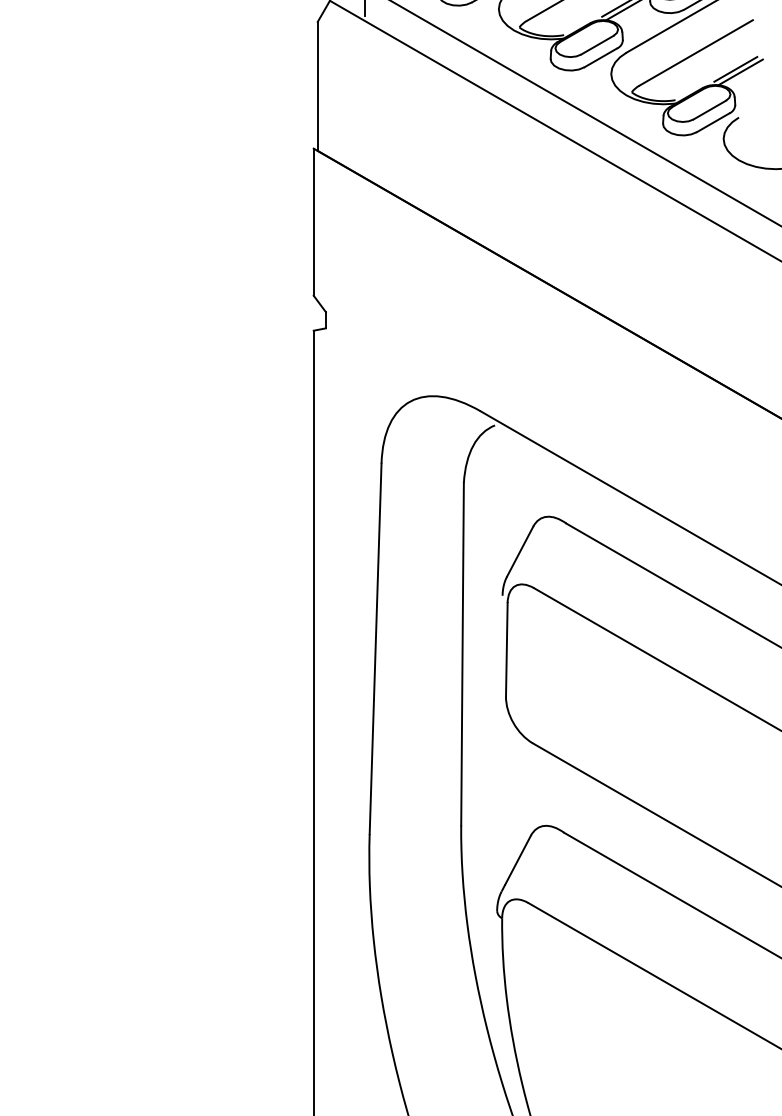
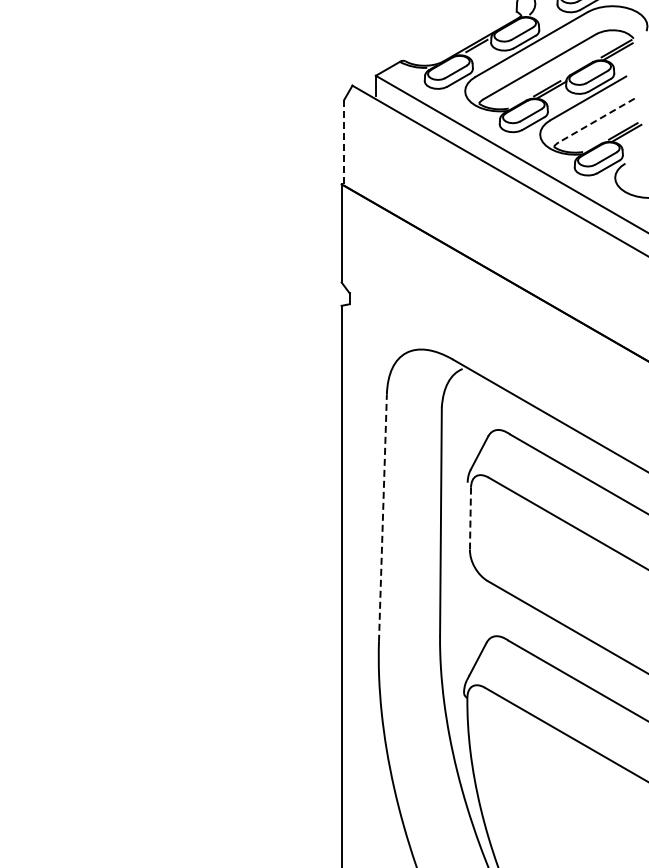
line: (695, 52) -> (596, 120), solid -> dashed
line: (318, 87) -> (344, 143), solid -> dashed
line: (374, 649) -> (382, 518), solid -> dashed
line: (506, 650) -> (470, 519), solid -> dashed

